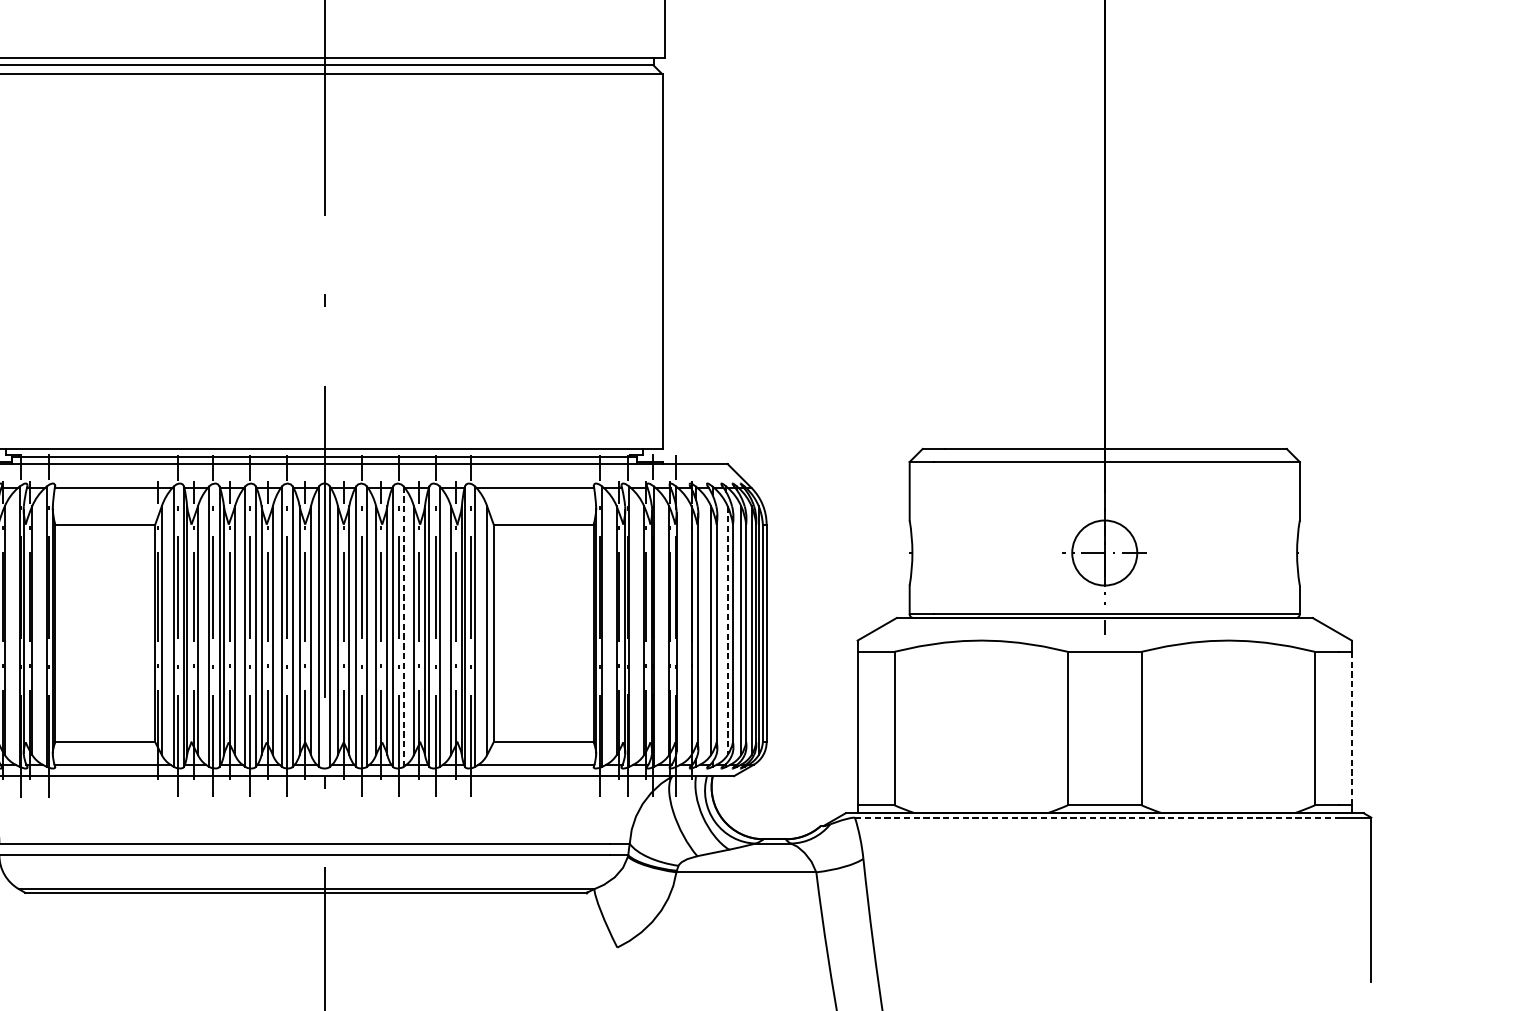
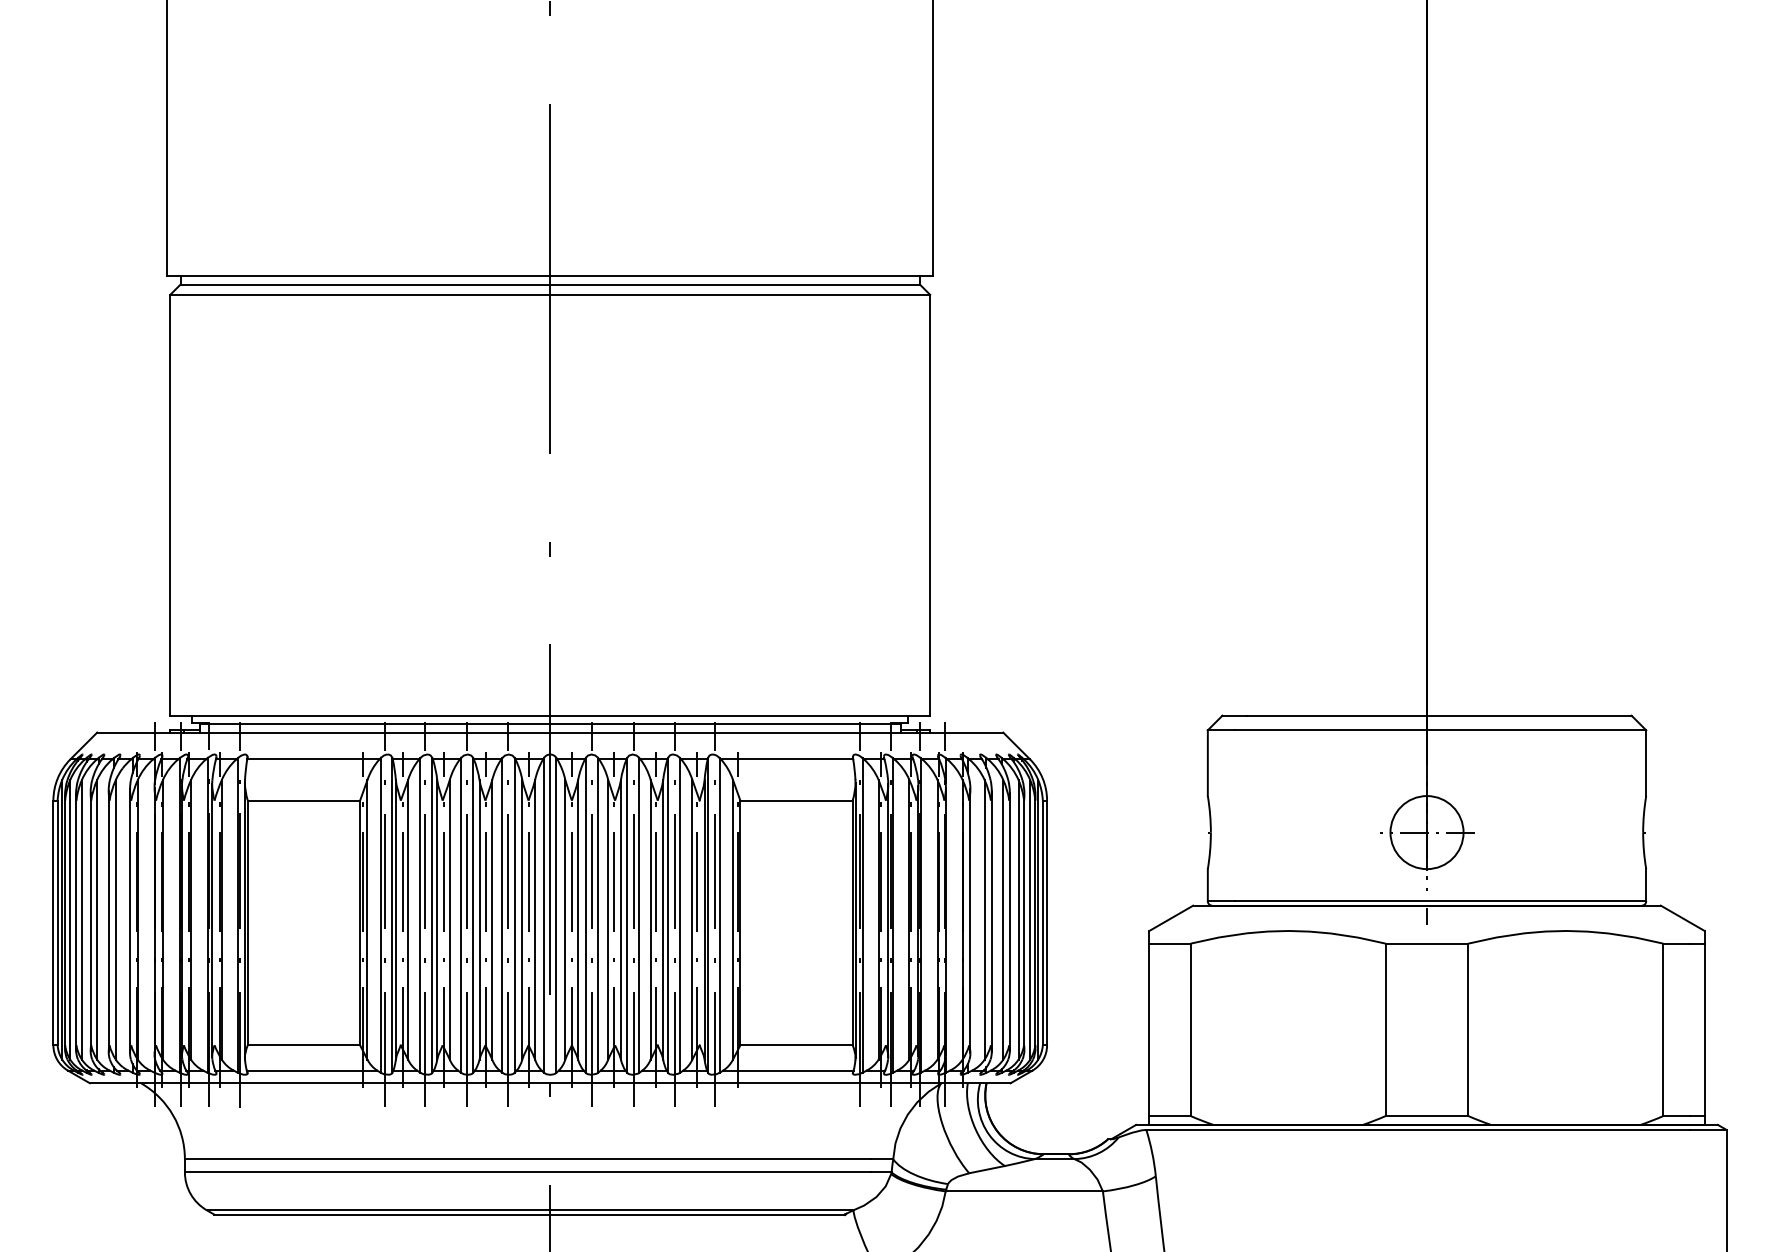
line: (403, 626) -> (639, 915), dashed -> solid
line: (491, 630) -> (737, 919), added
line: (727, 630) -> (1003, 919), dashed -> solid
line: (1351, 729) -> (1704, 1030), dashed -> solid
line: (1097, 817) -> (1418, 1129), dashed -> solid

